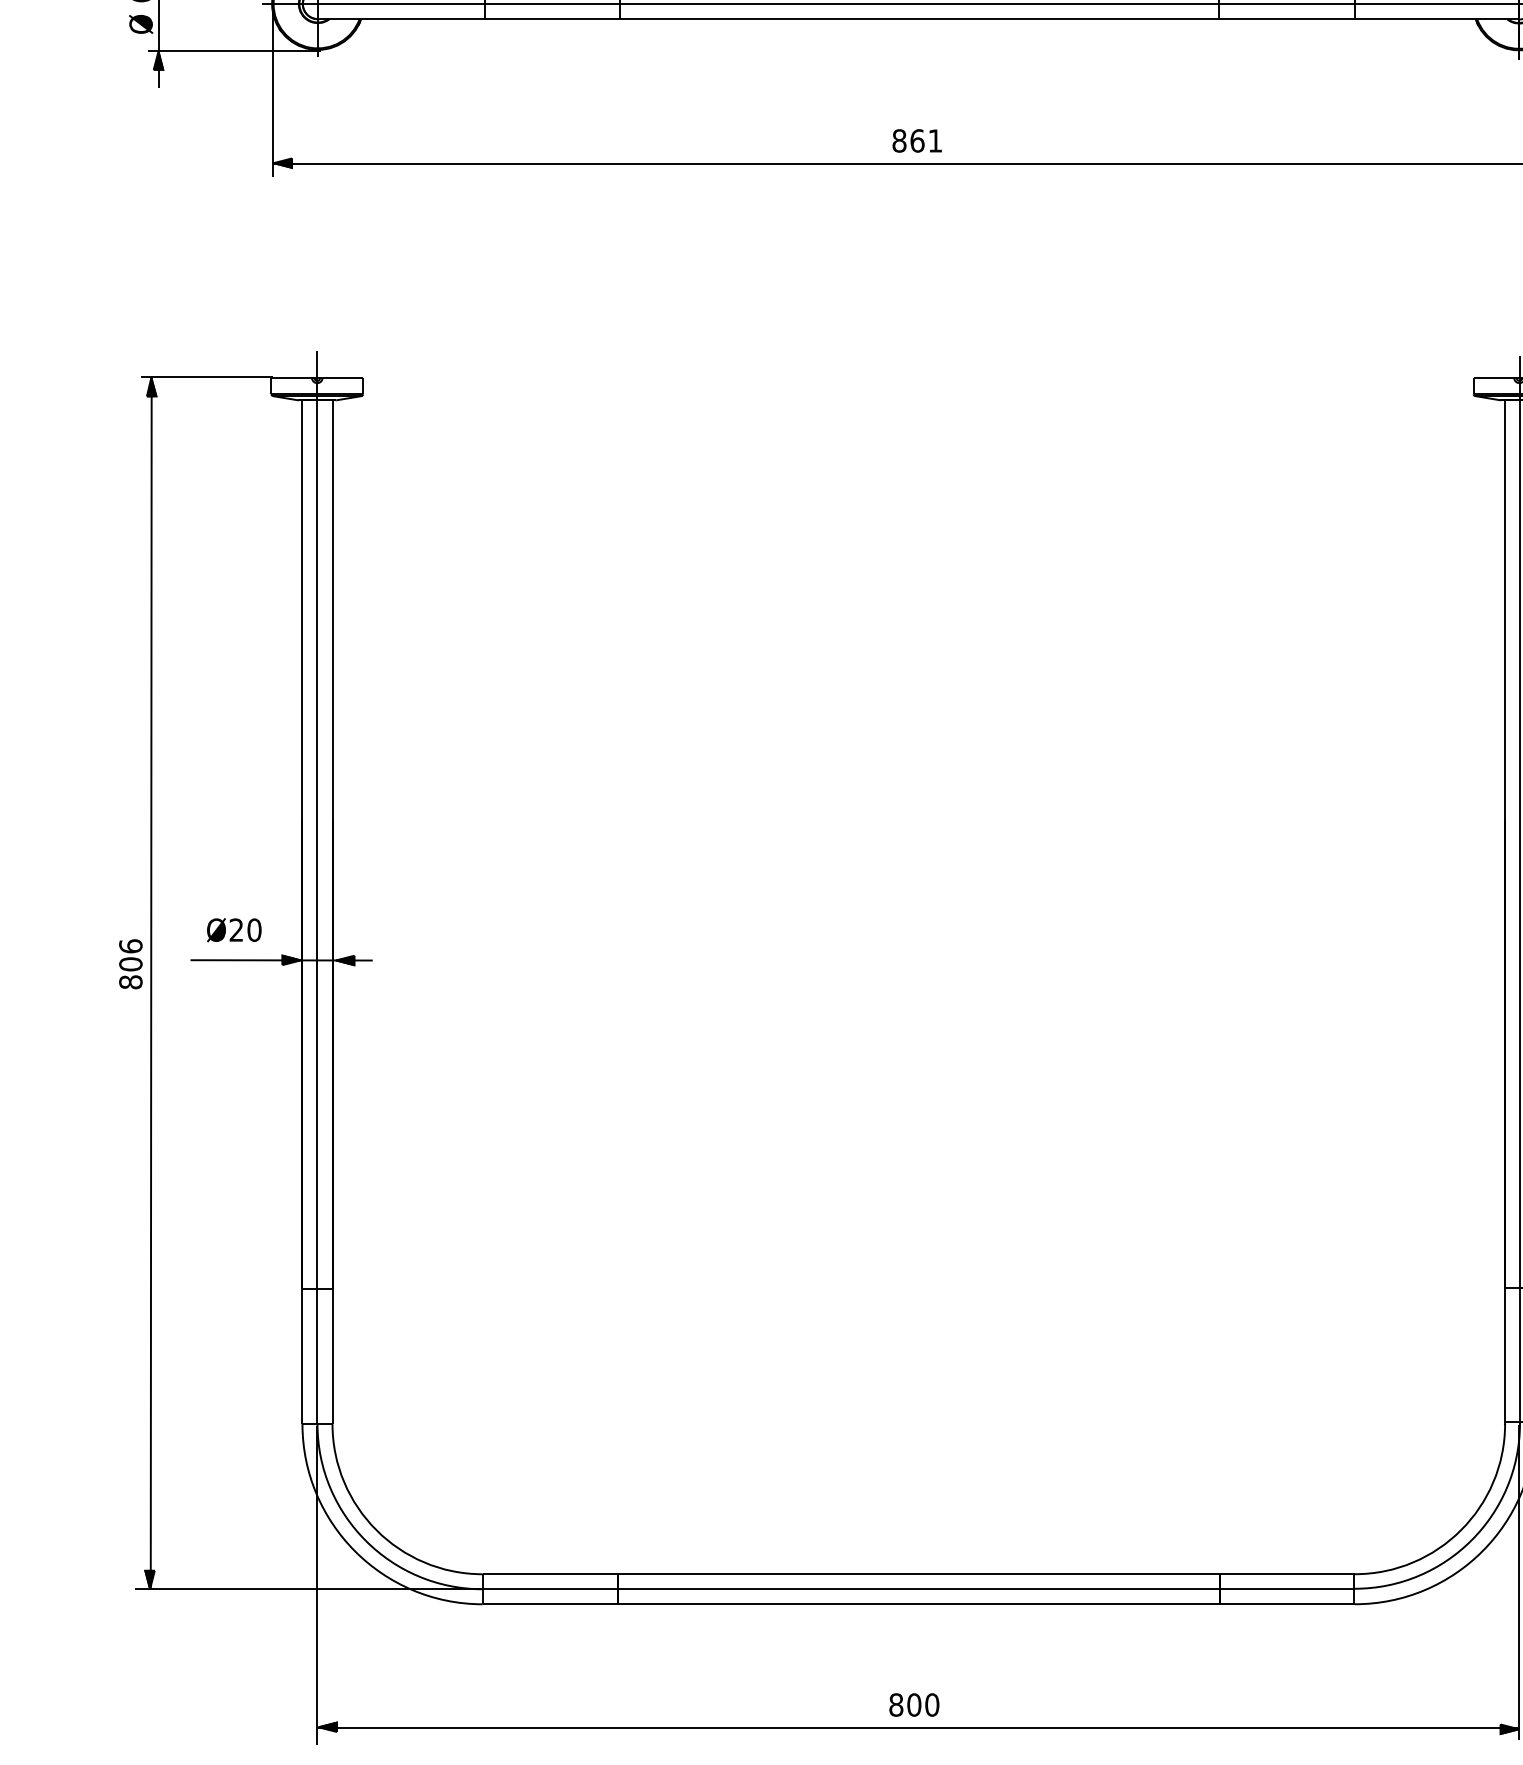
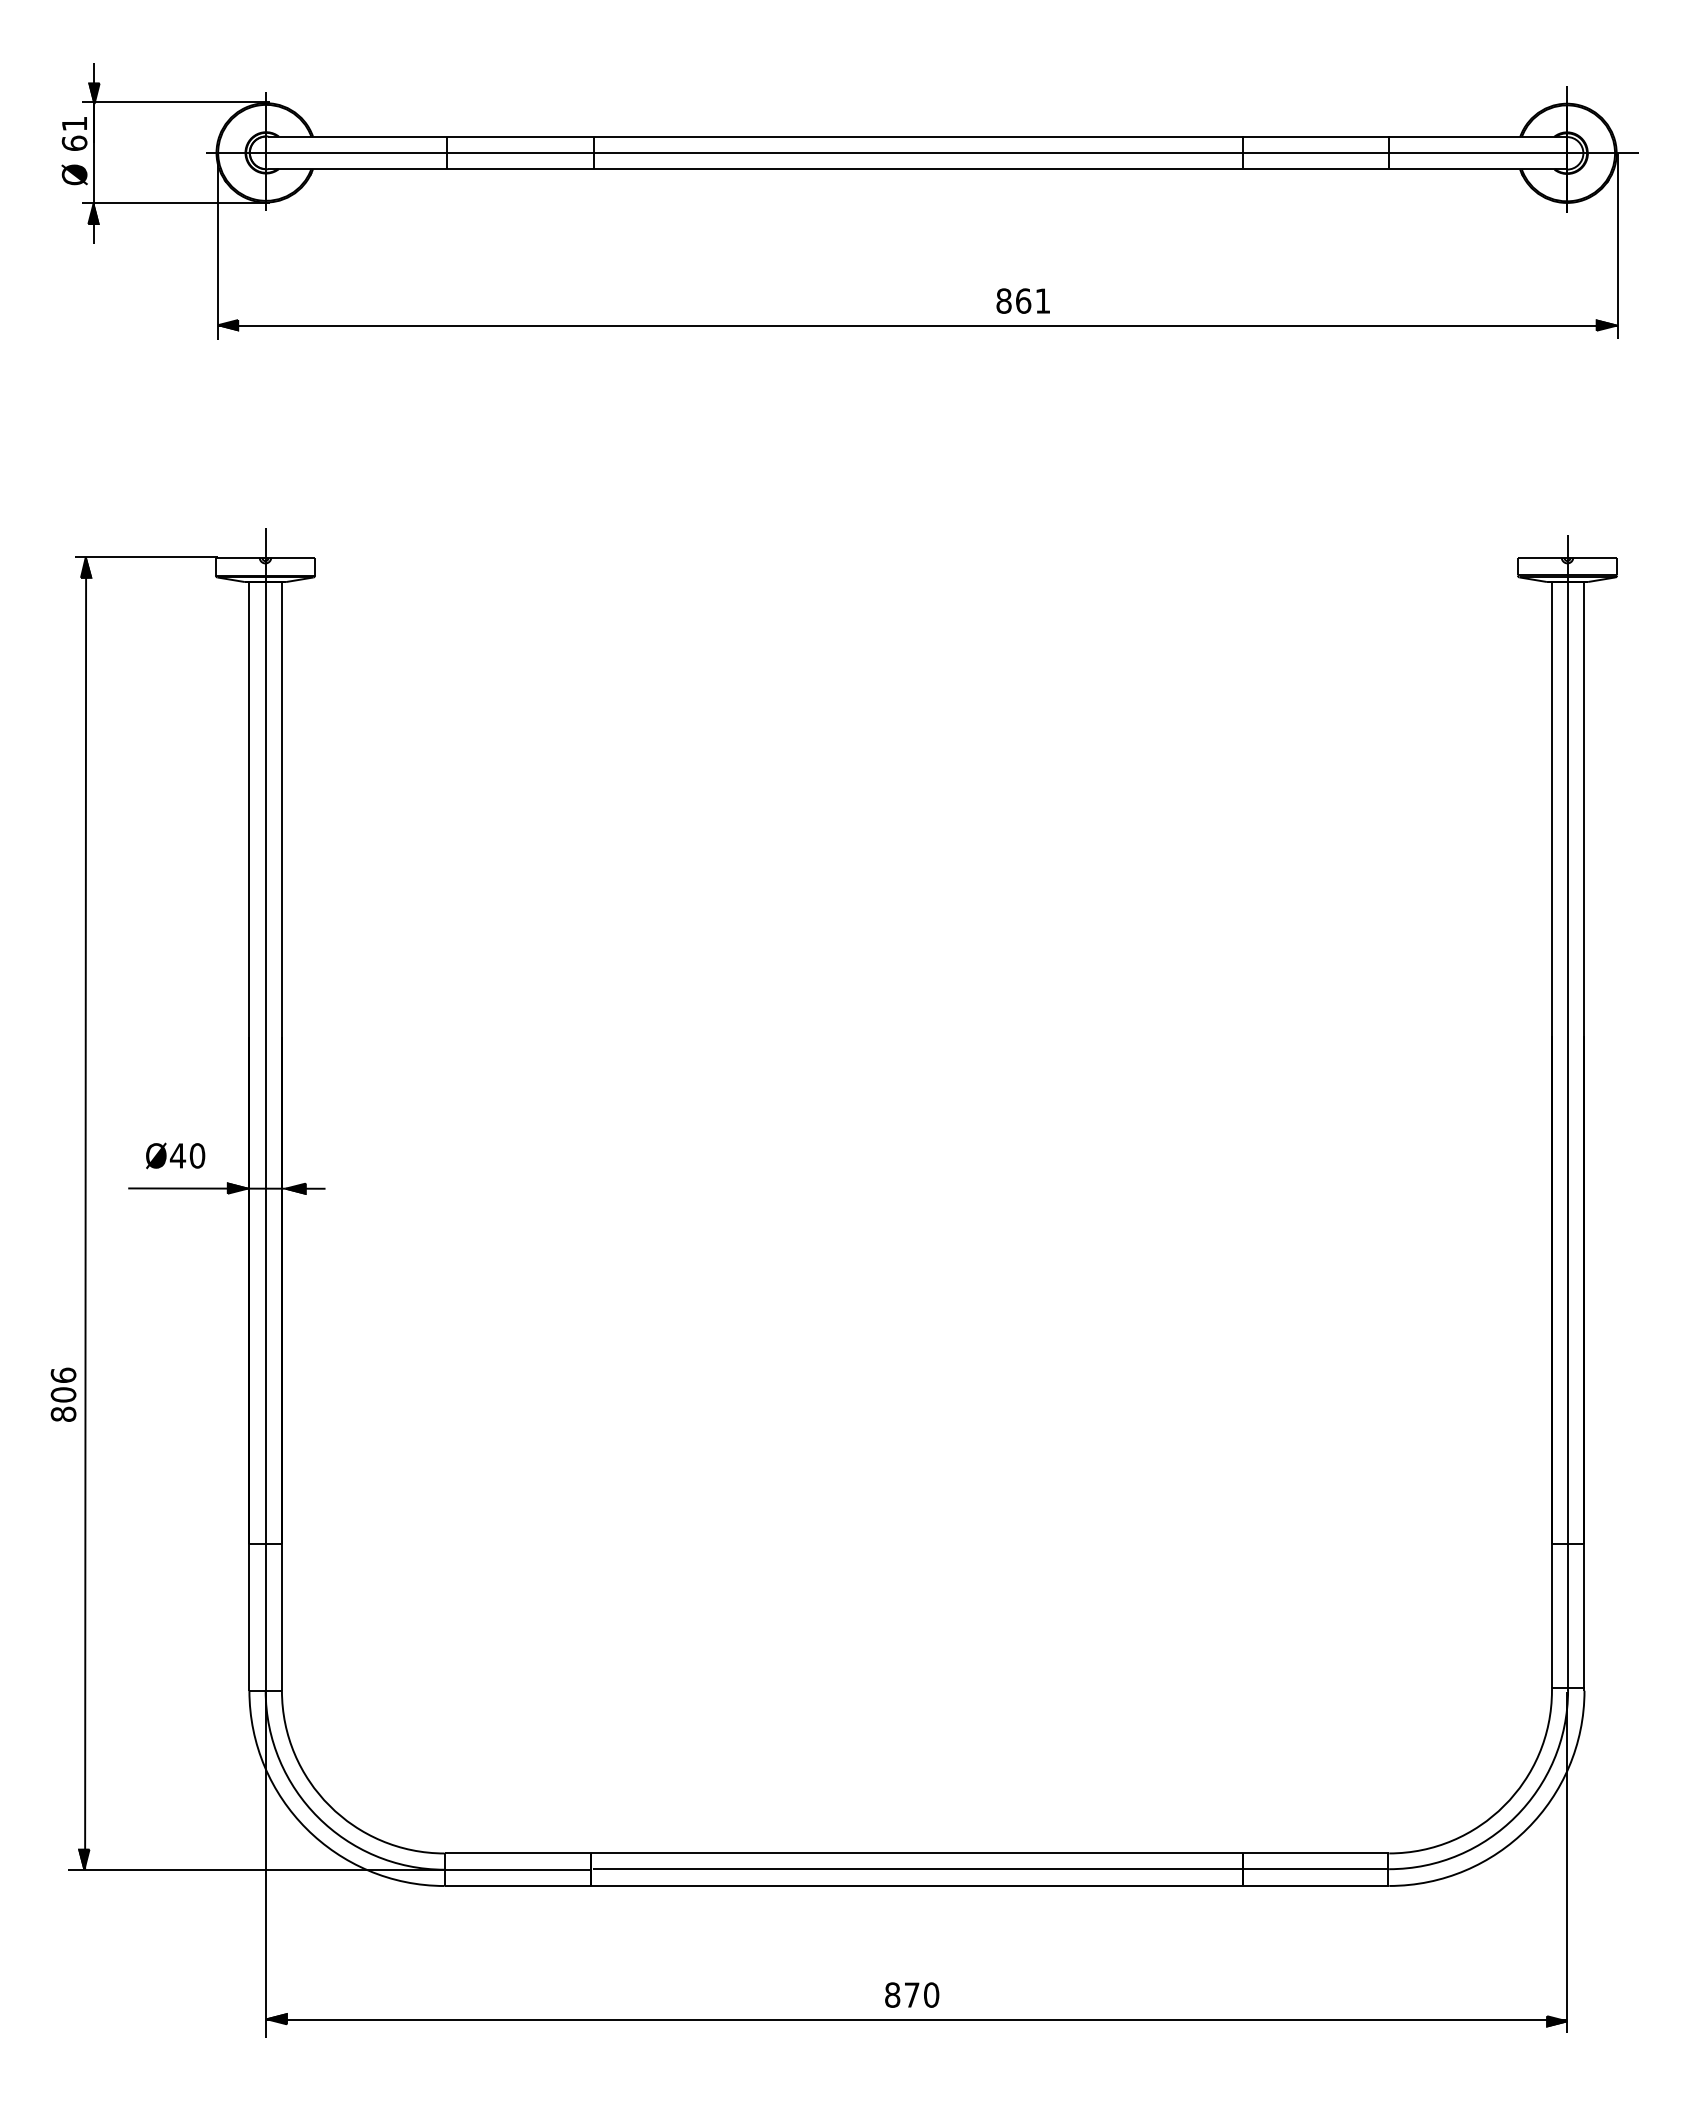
text: (916, 140) -> (1022, 300), moved
text: (236, 929) -> (177, 1155), Ø20 -> Ø40
text: (130, 963) -> (63, 1394), moved
text: (913, 1704) -> (911, 1994), 800 -> 870

